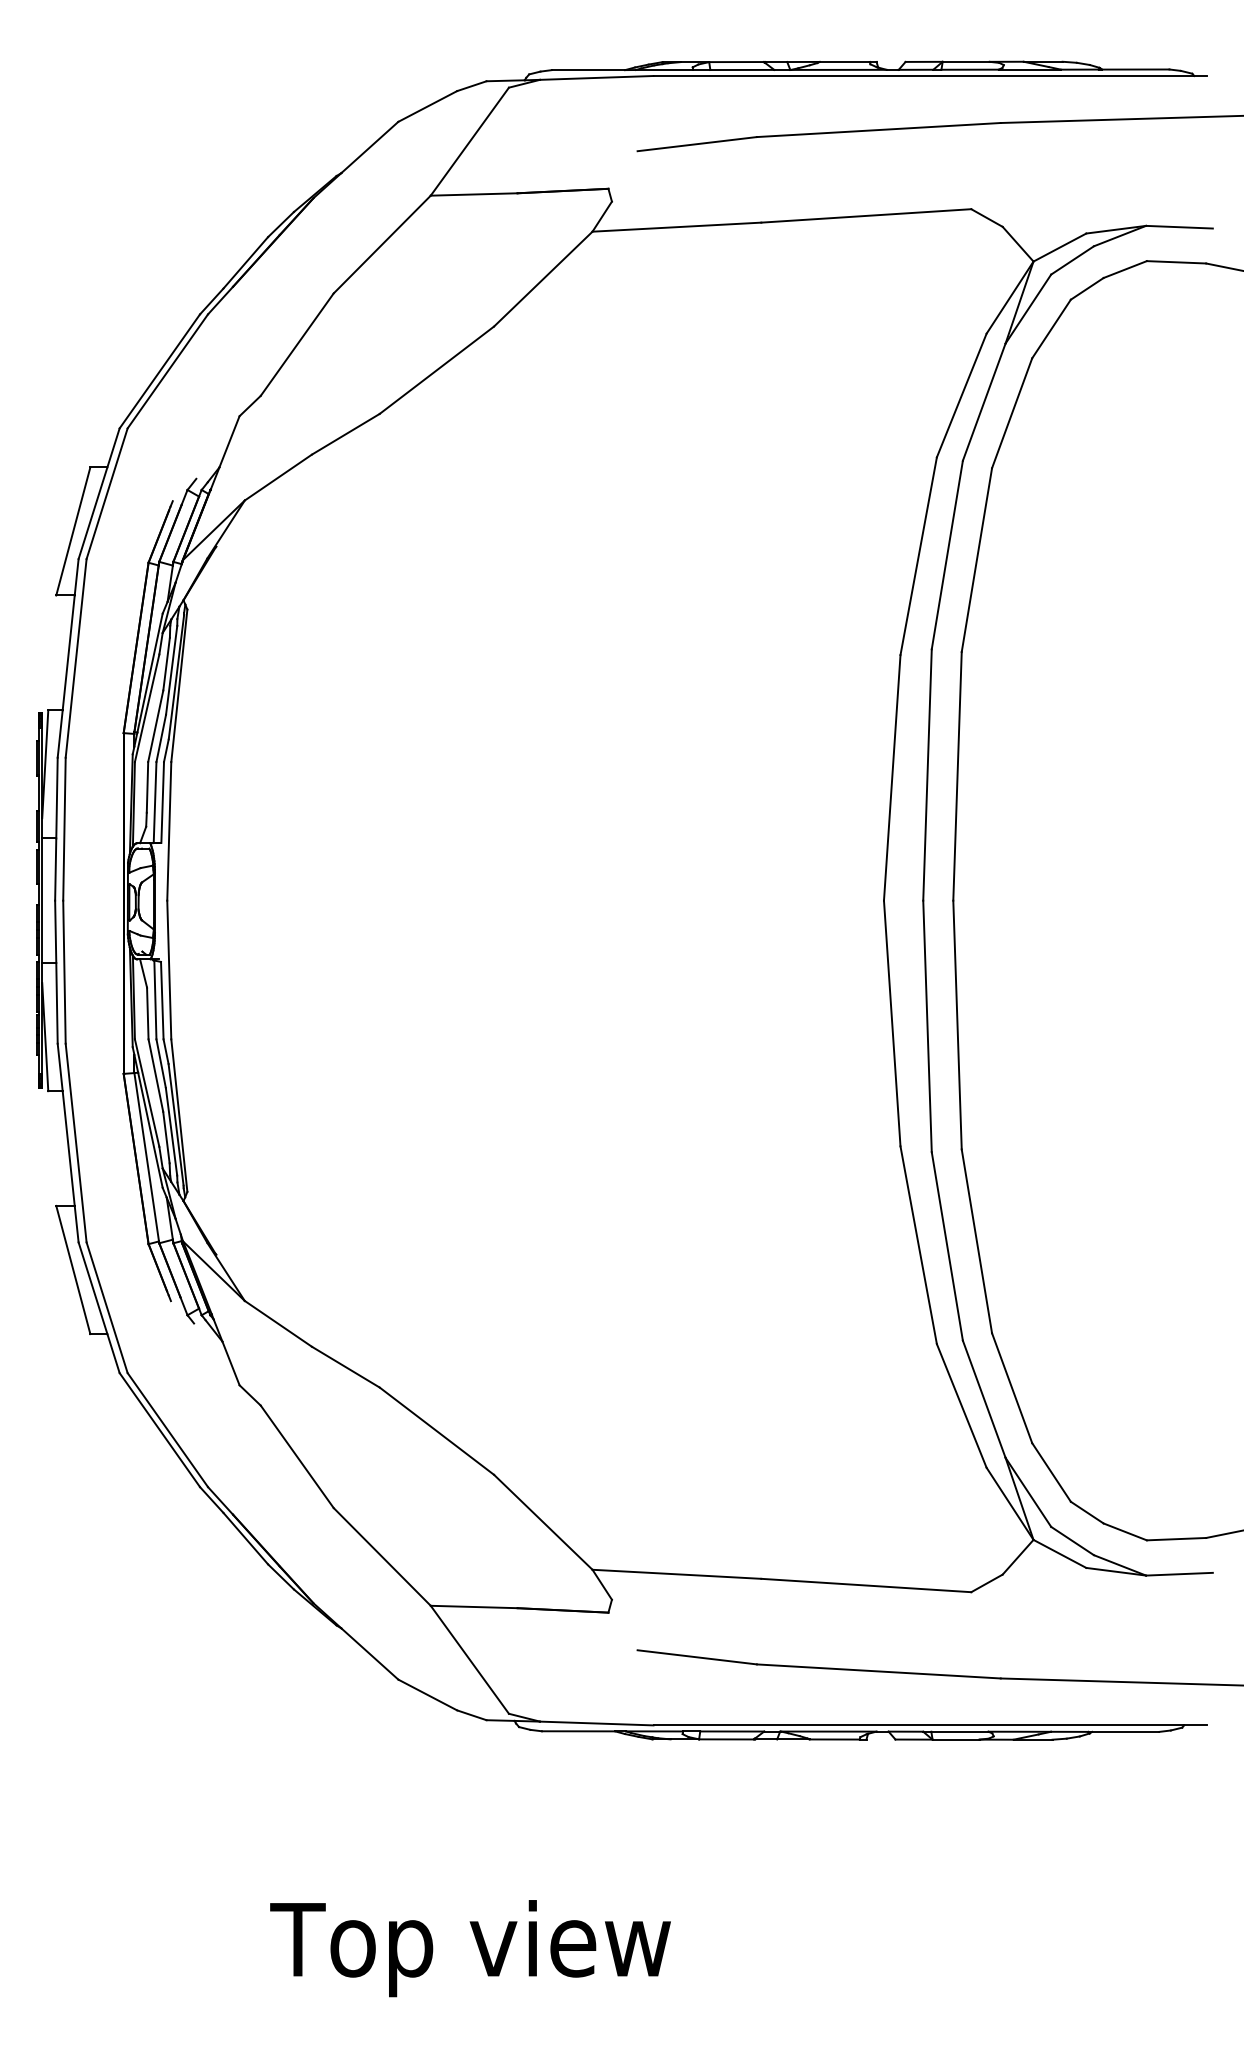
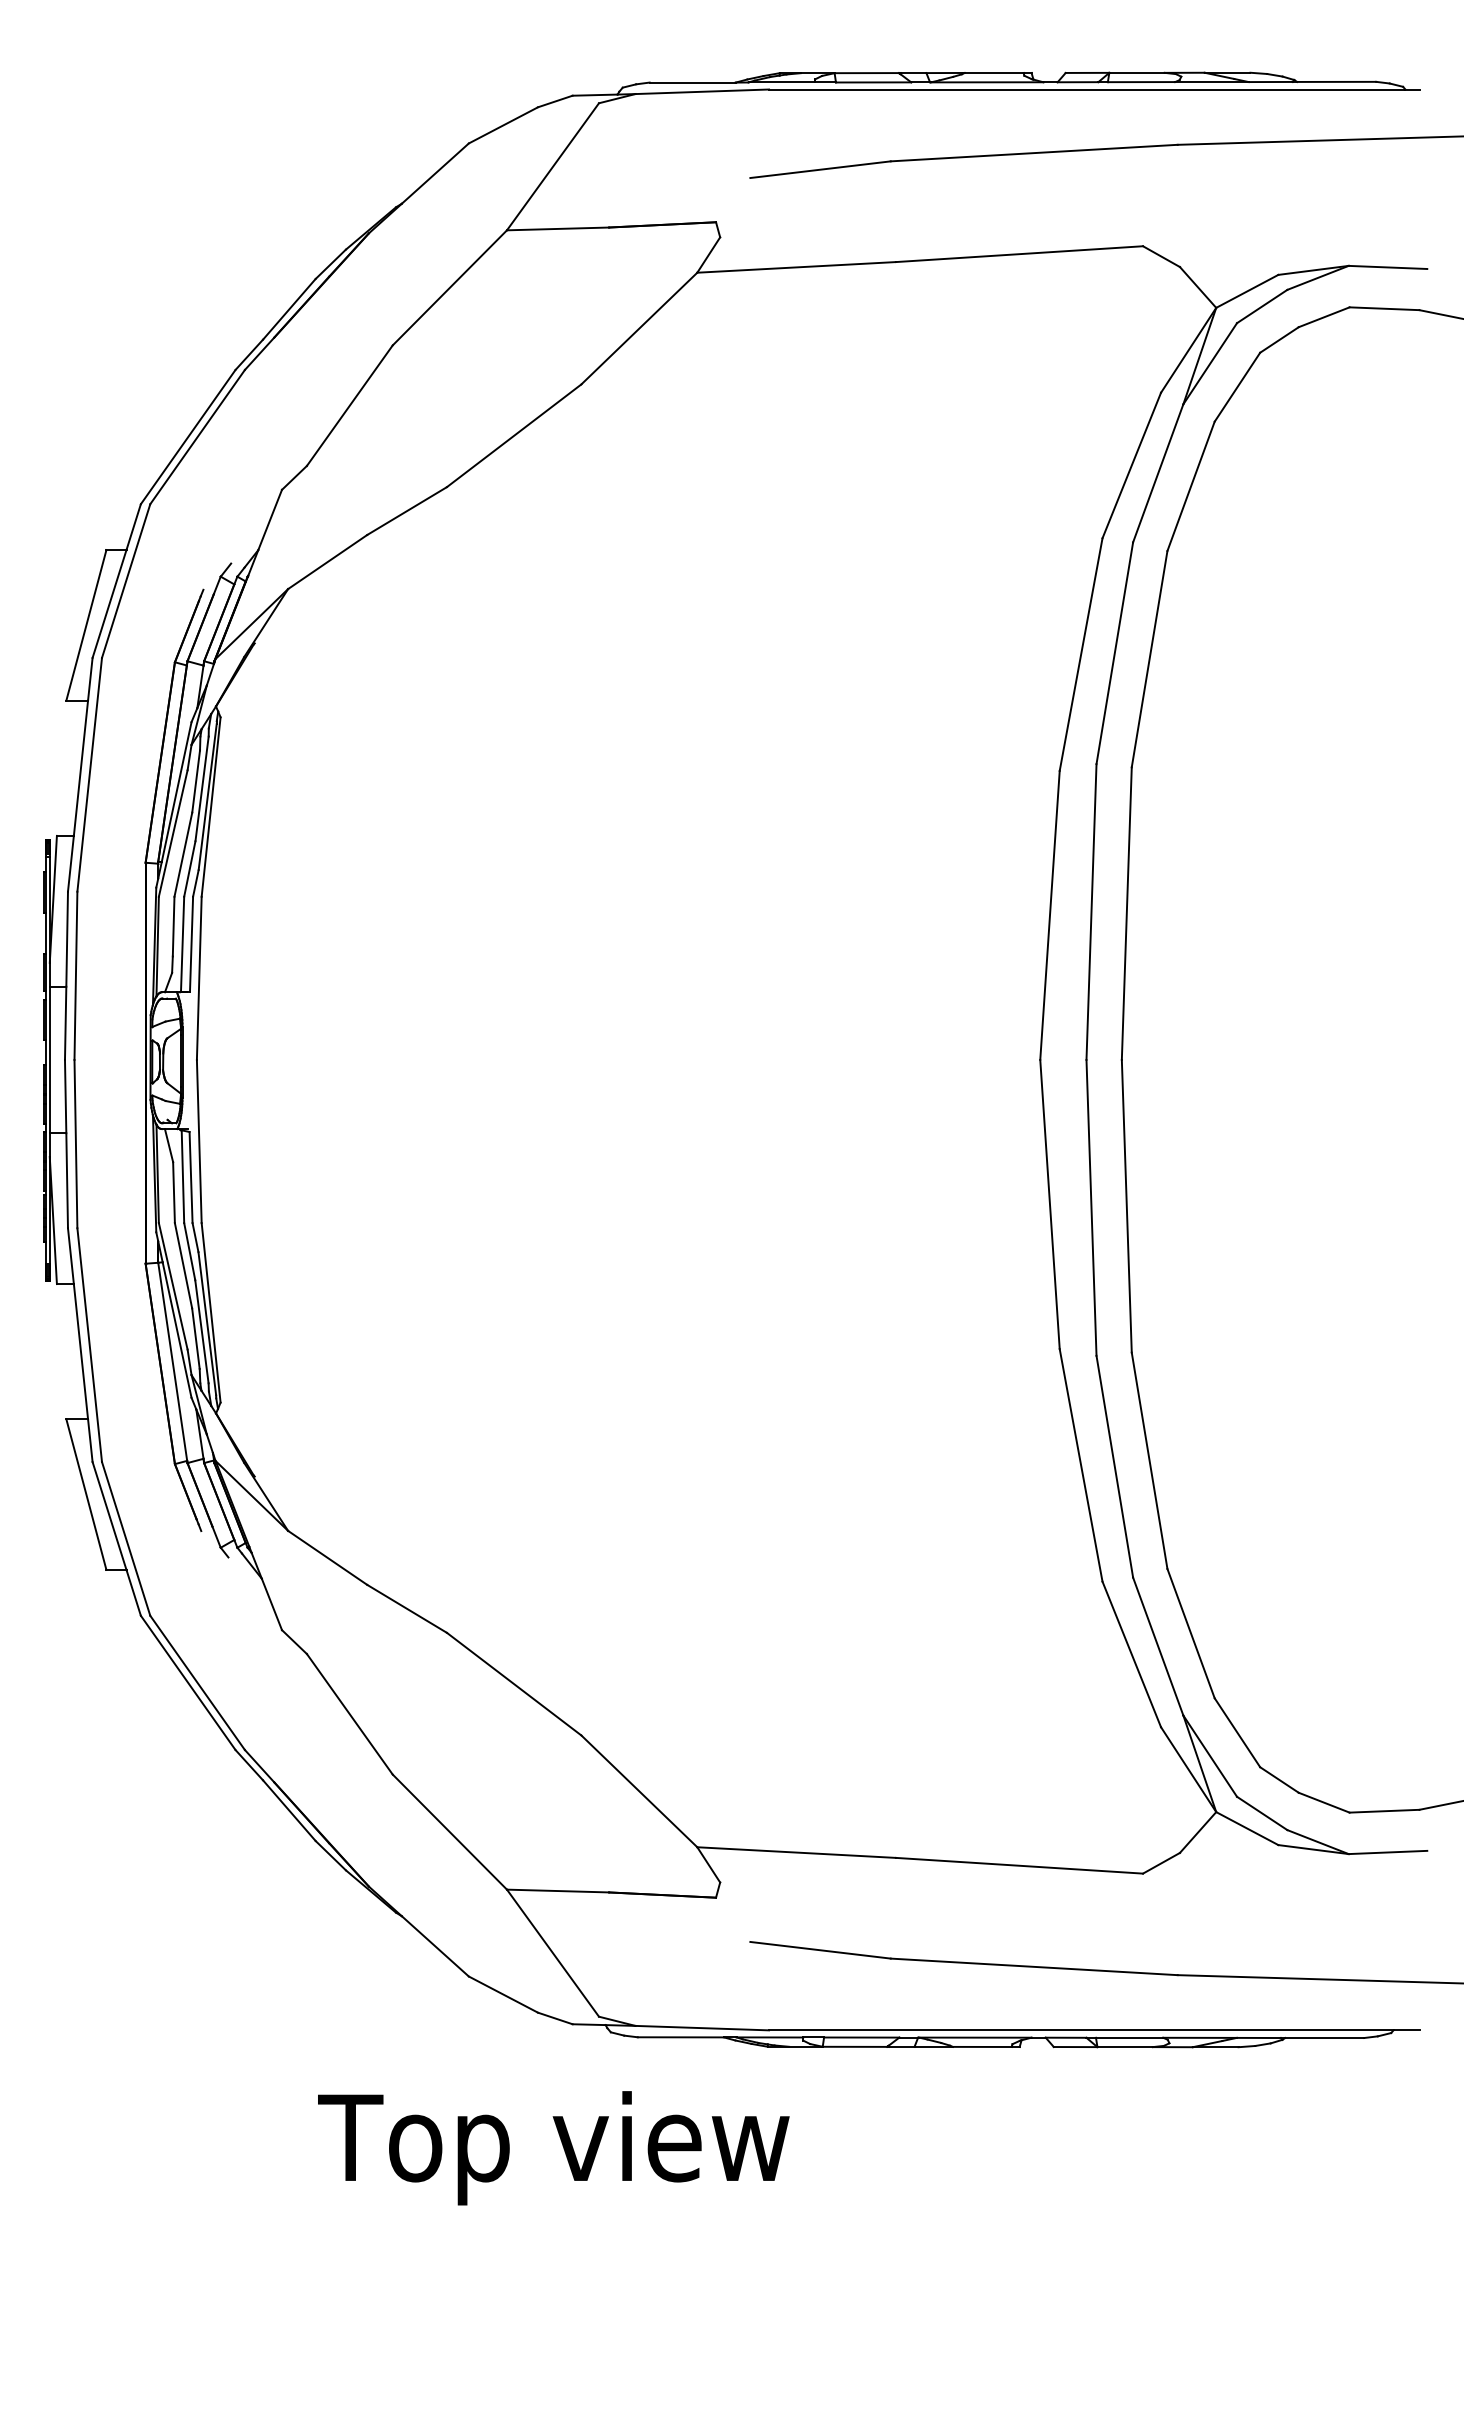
text: (470, 1948) -> (553, 2148), moved

